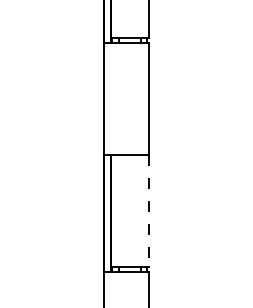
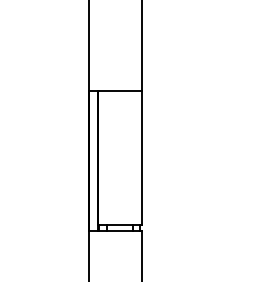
line: (148, 211) -> (142, 158), dashed -> solid

